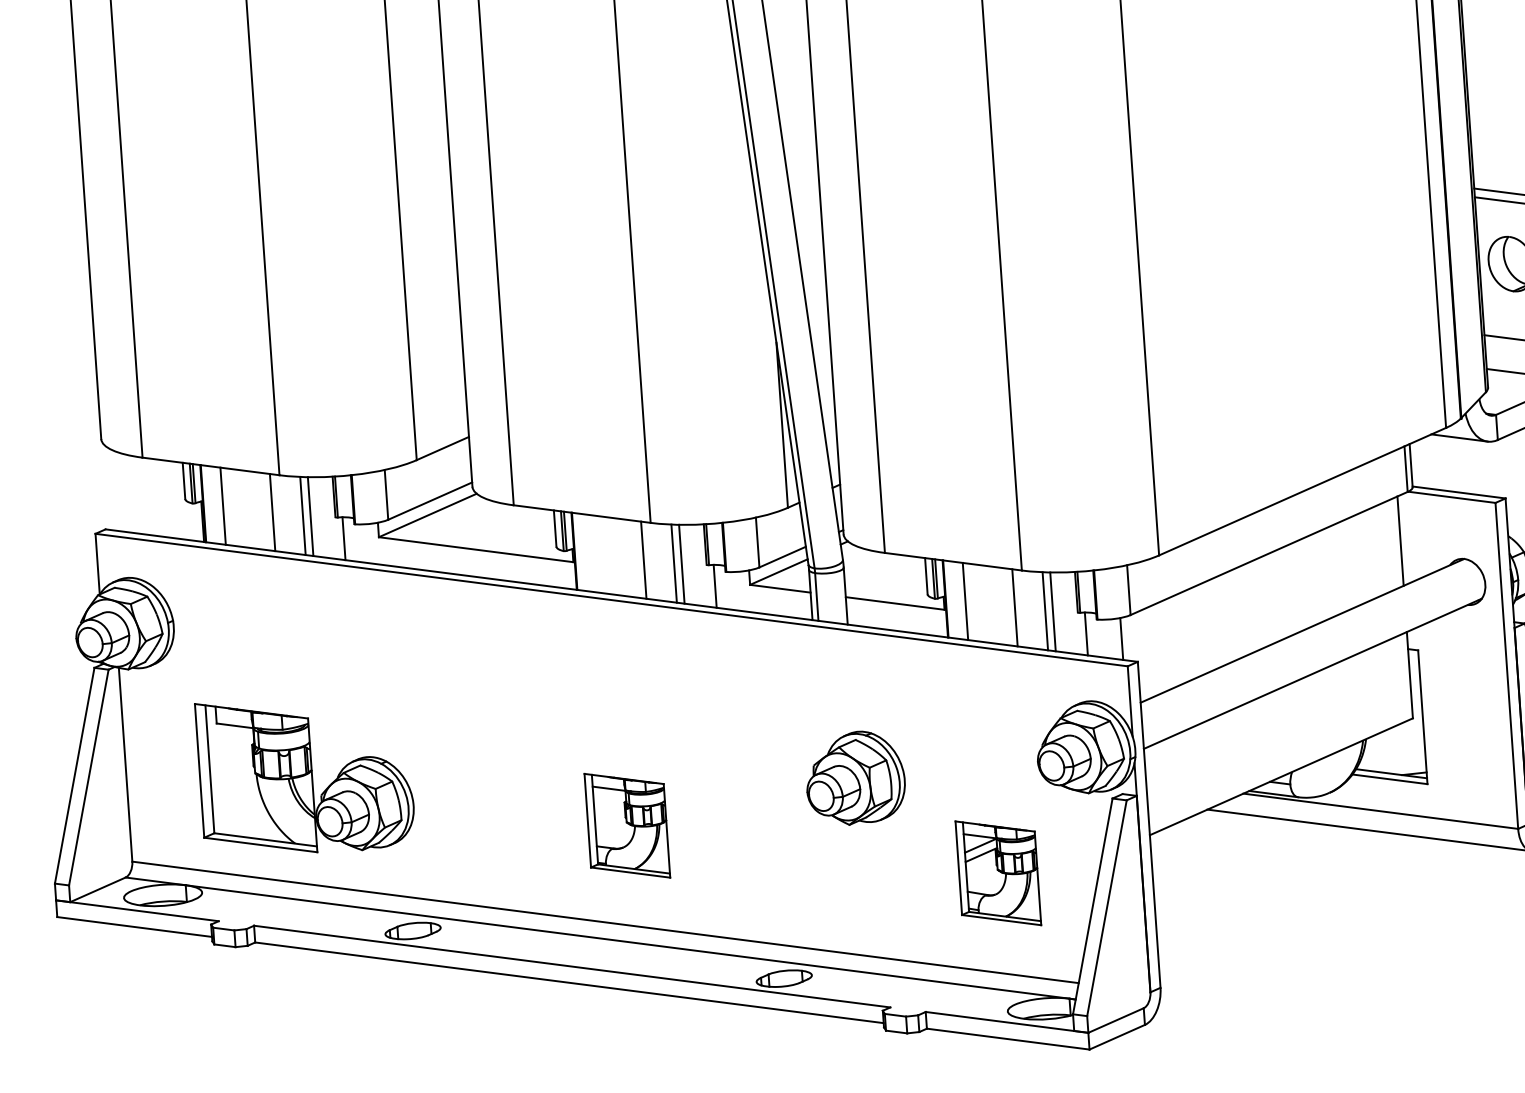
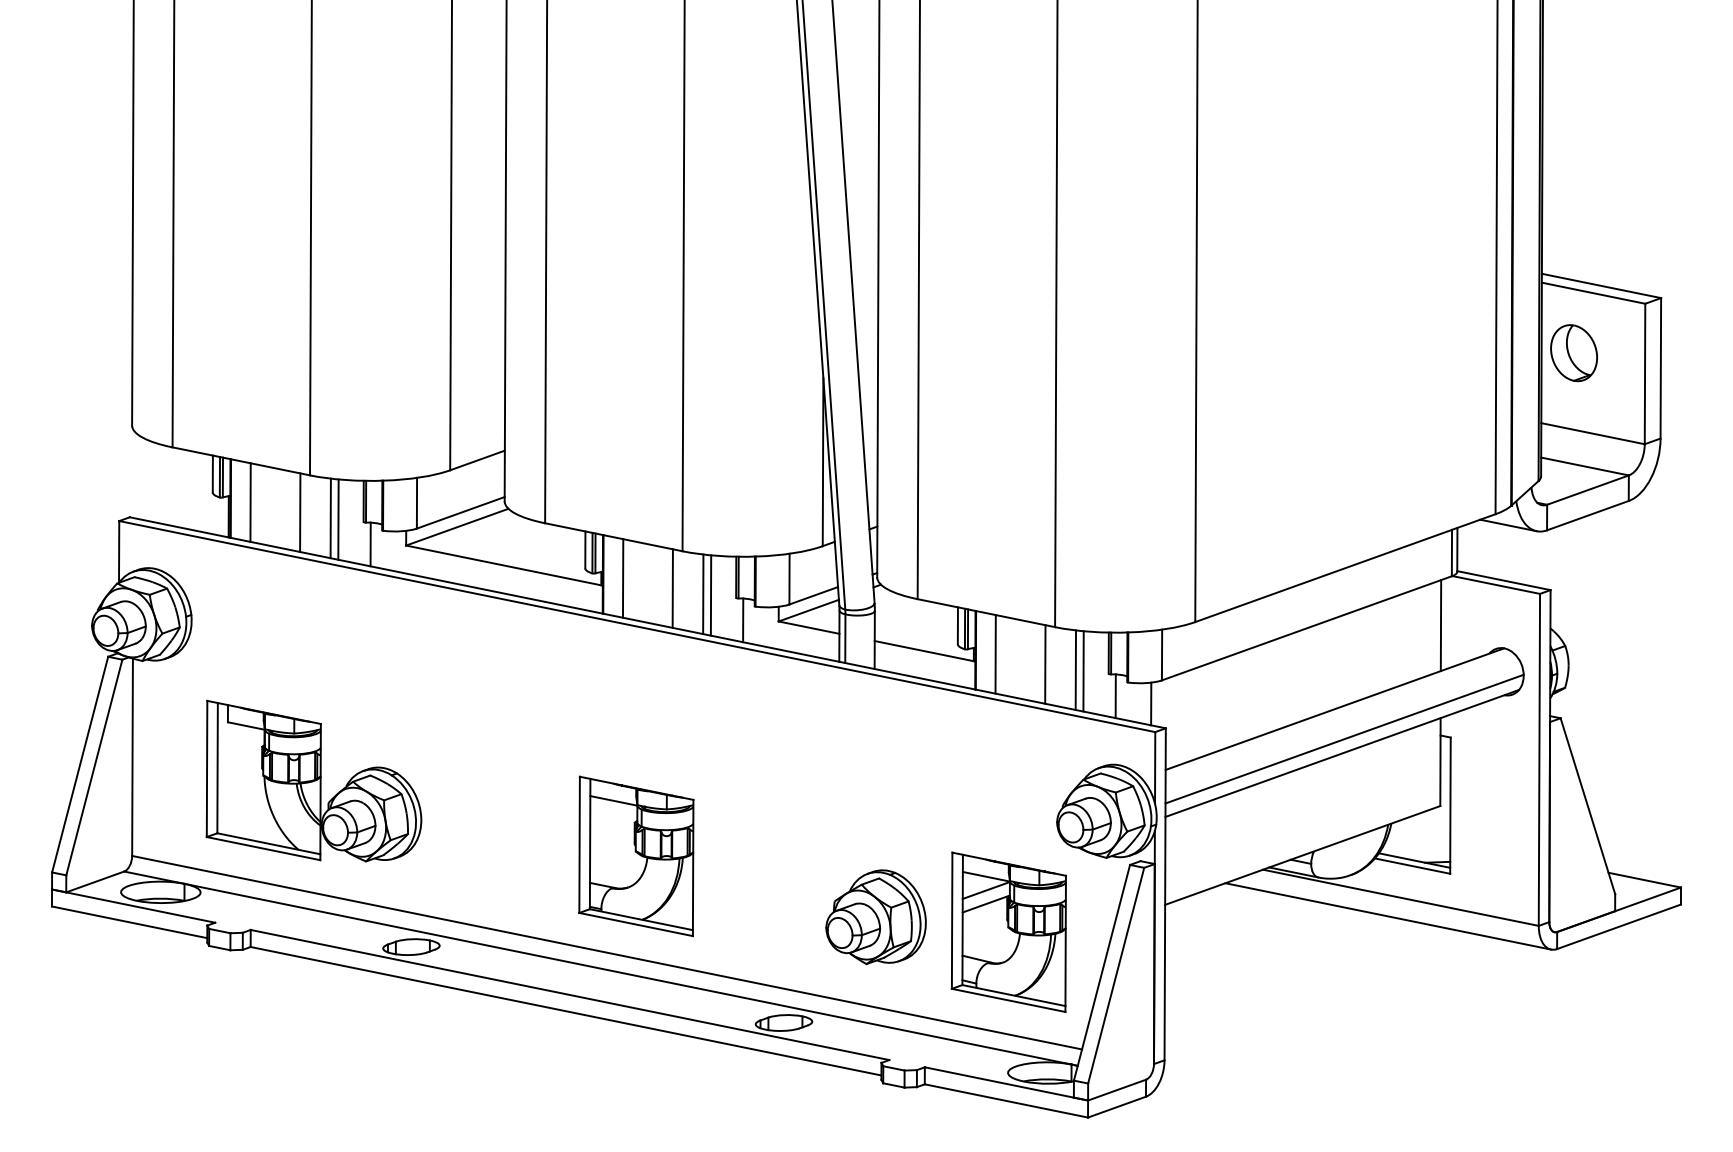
line: (593, 553) -> (622, 578), added
line: (1313, 658) -> (1344, 738), added
part: (854, 778) -> (875, 917), moved
part: (627, 825) -> (636, 856), size x1.43
part: (998, 872) -> (1008, 931), size x1.43

